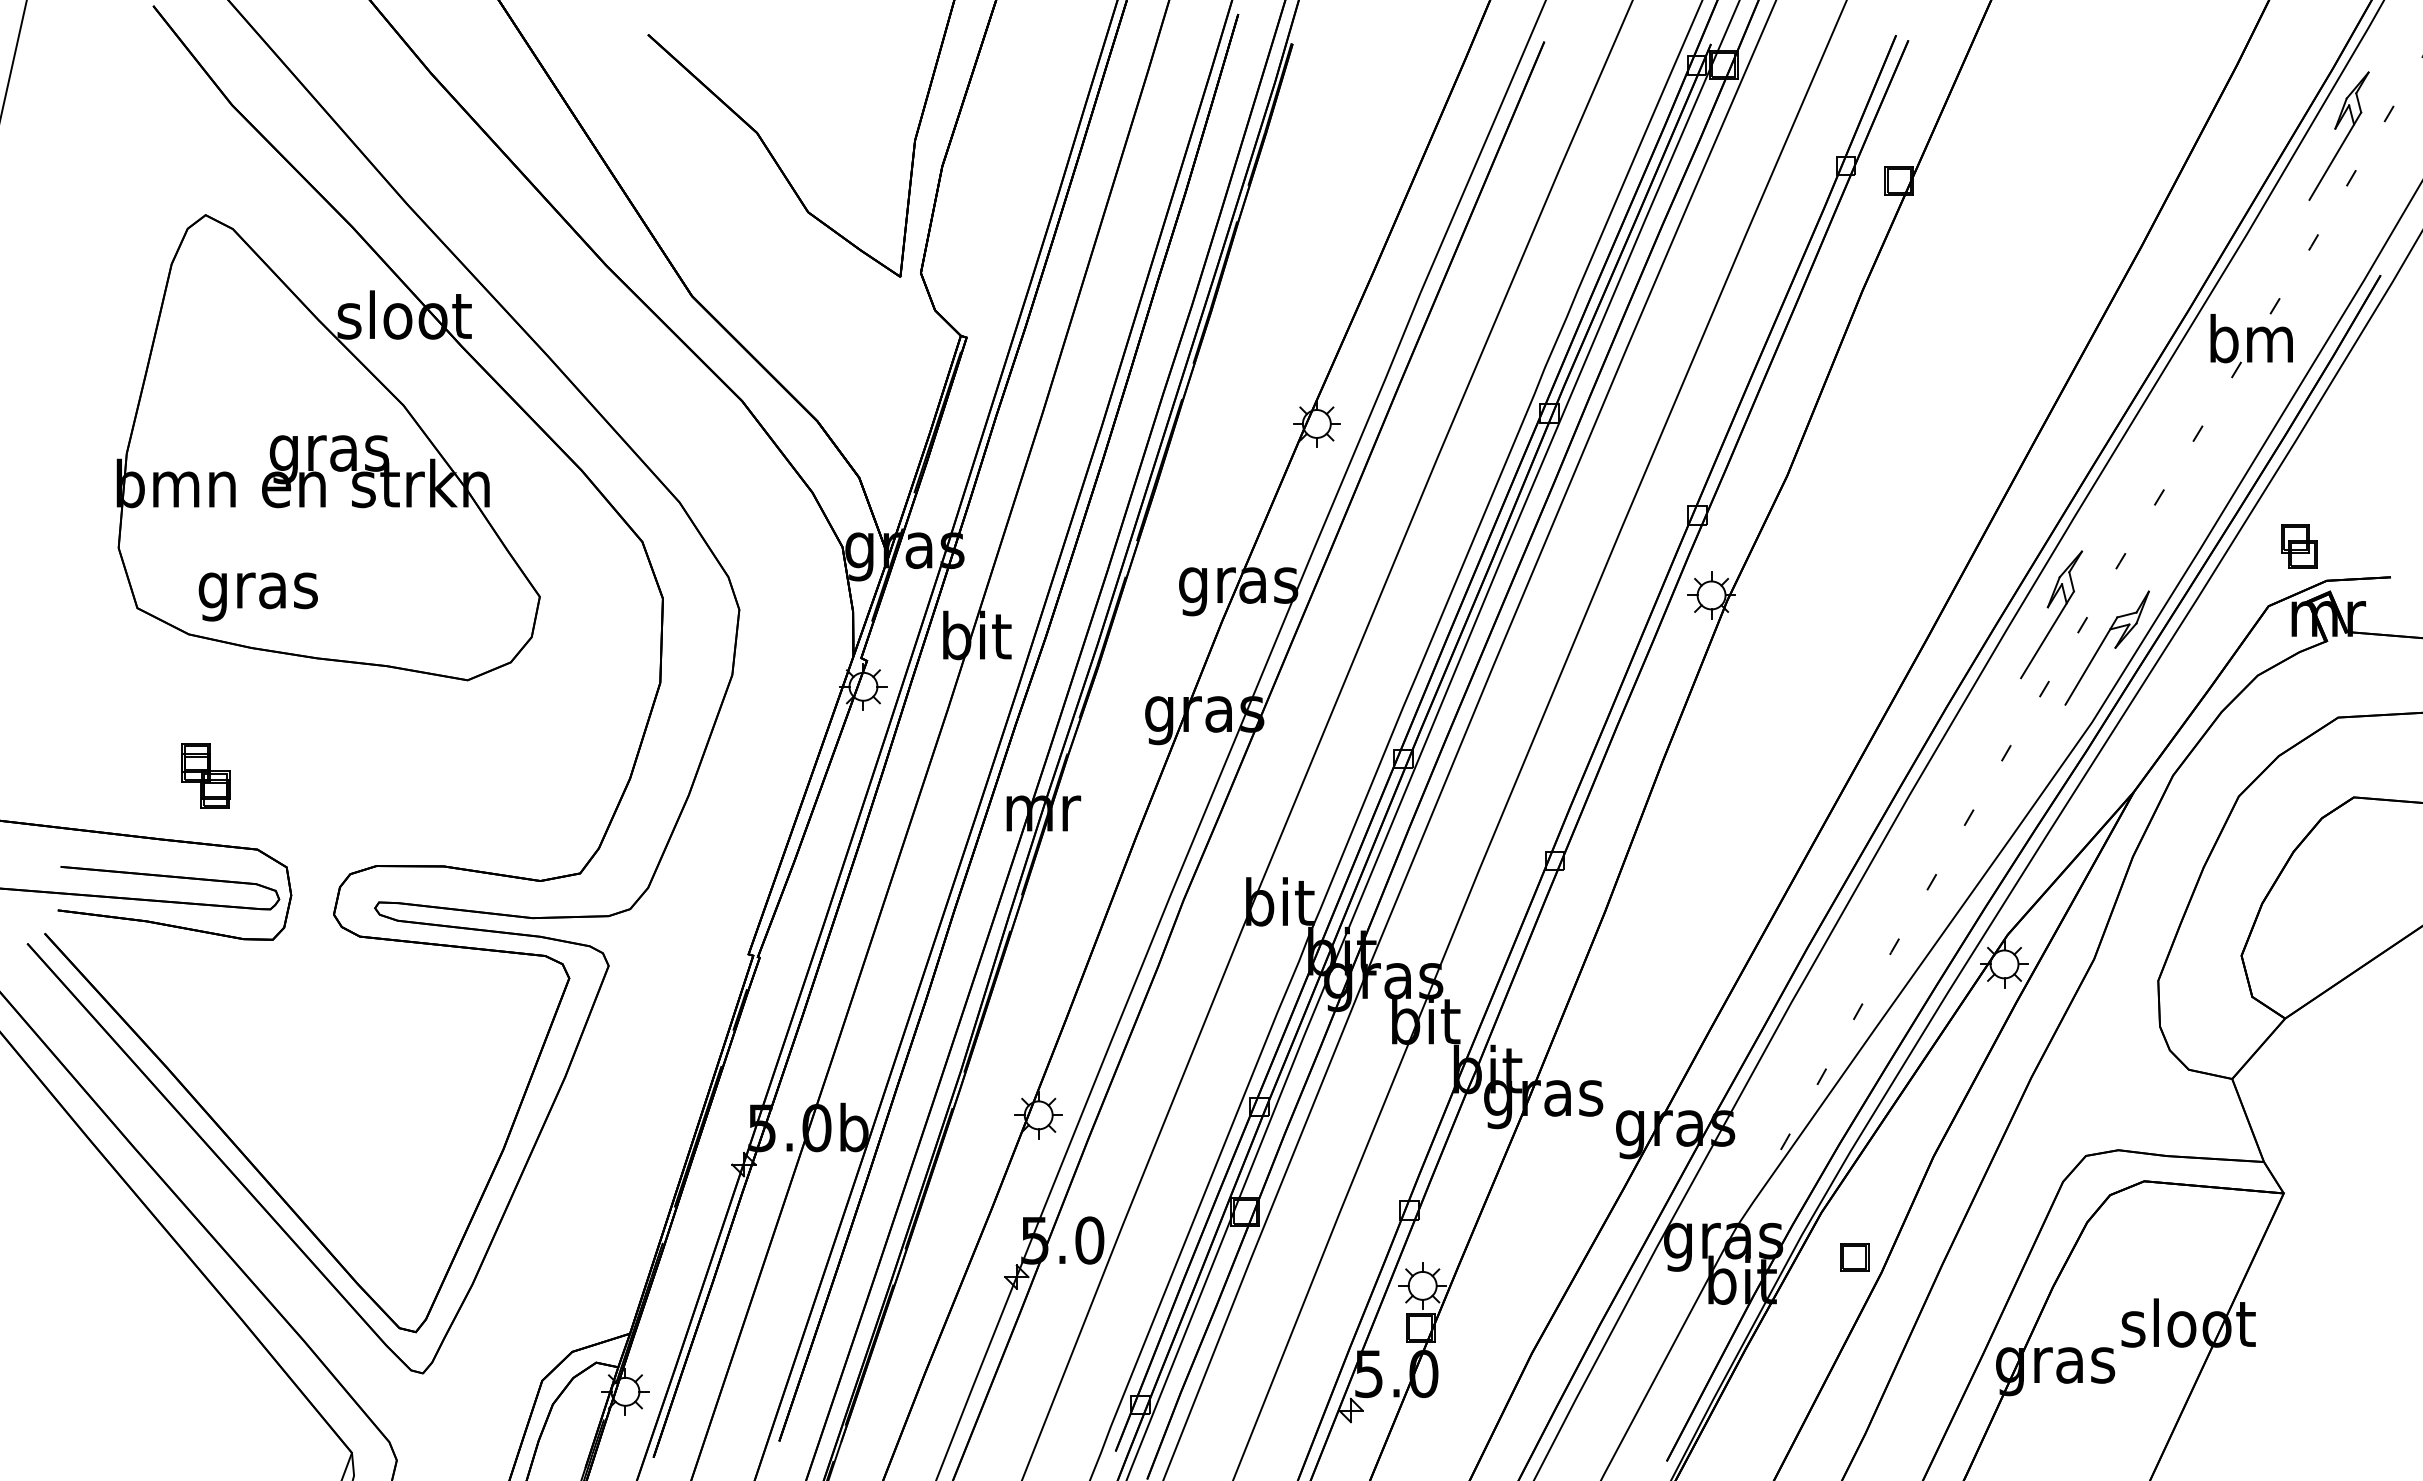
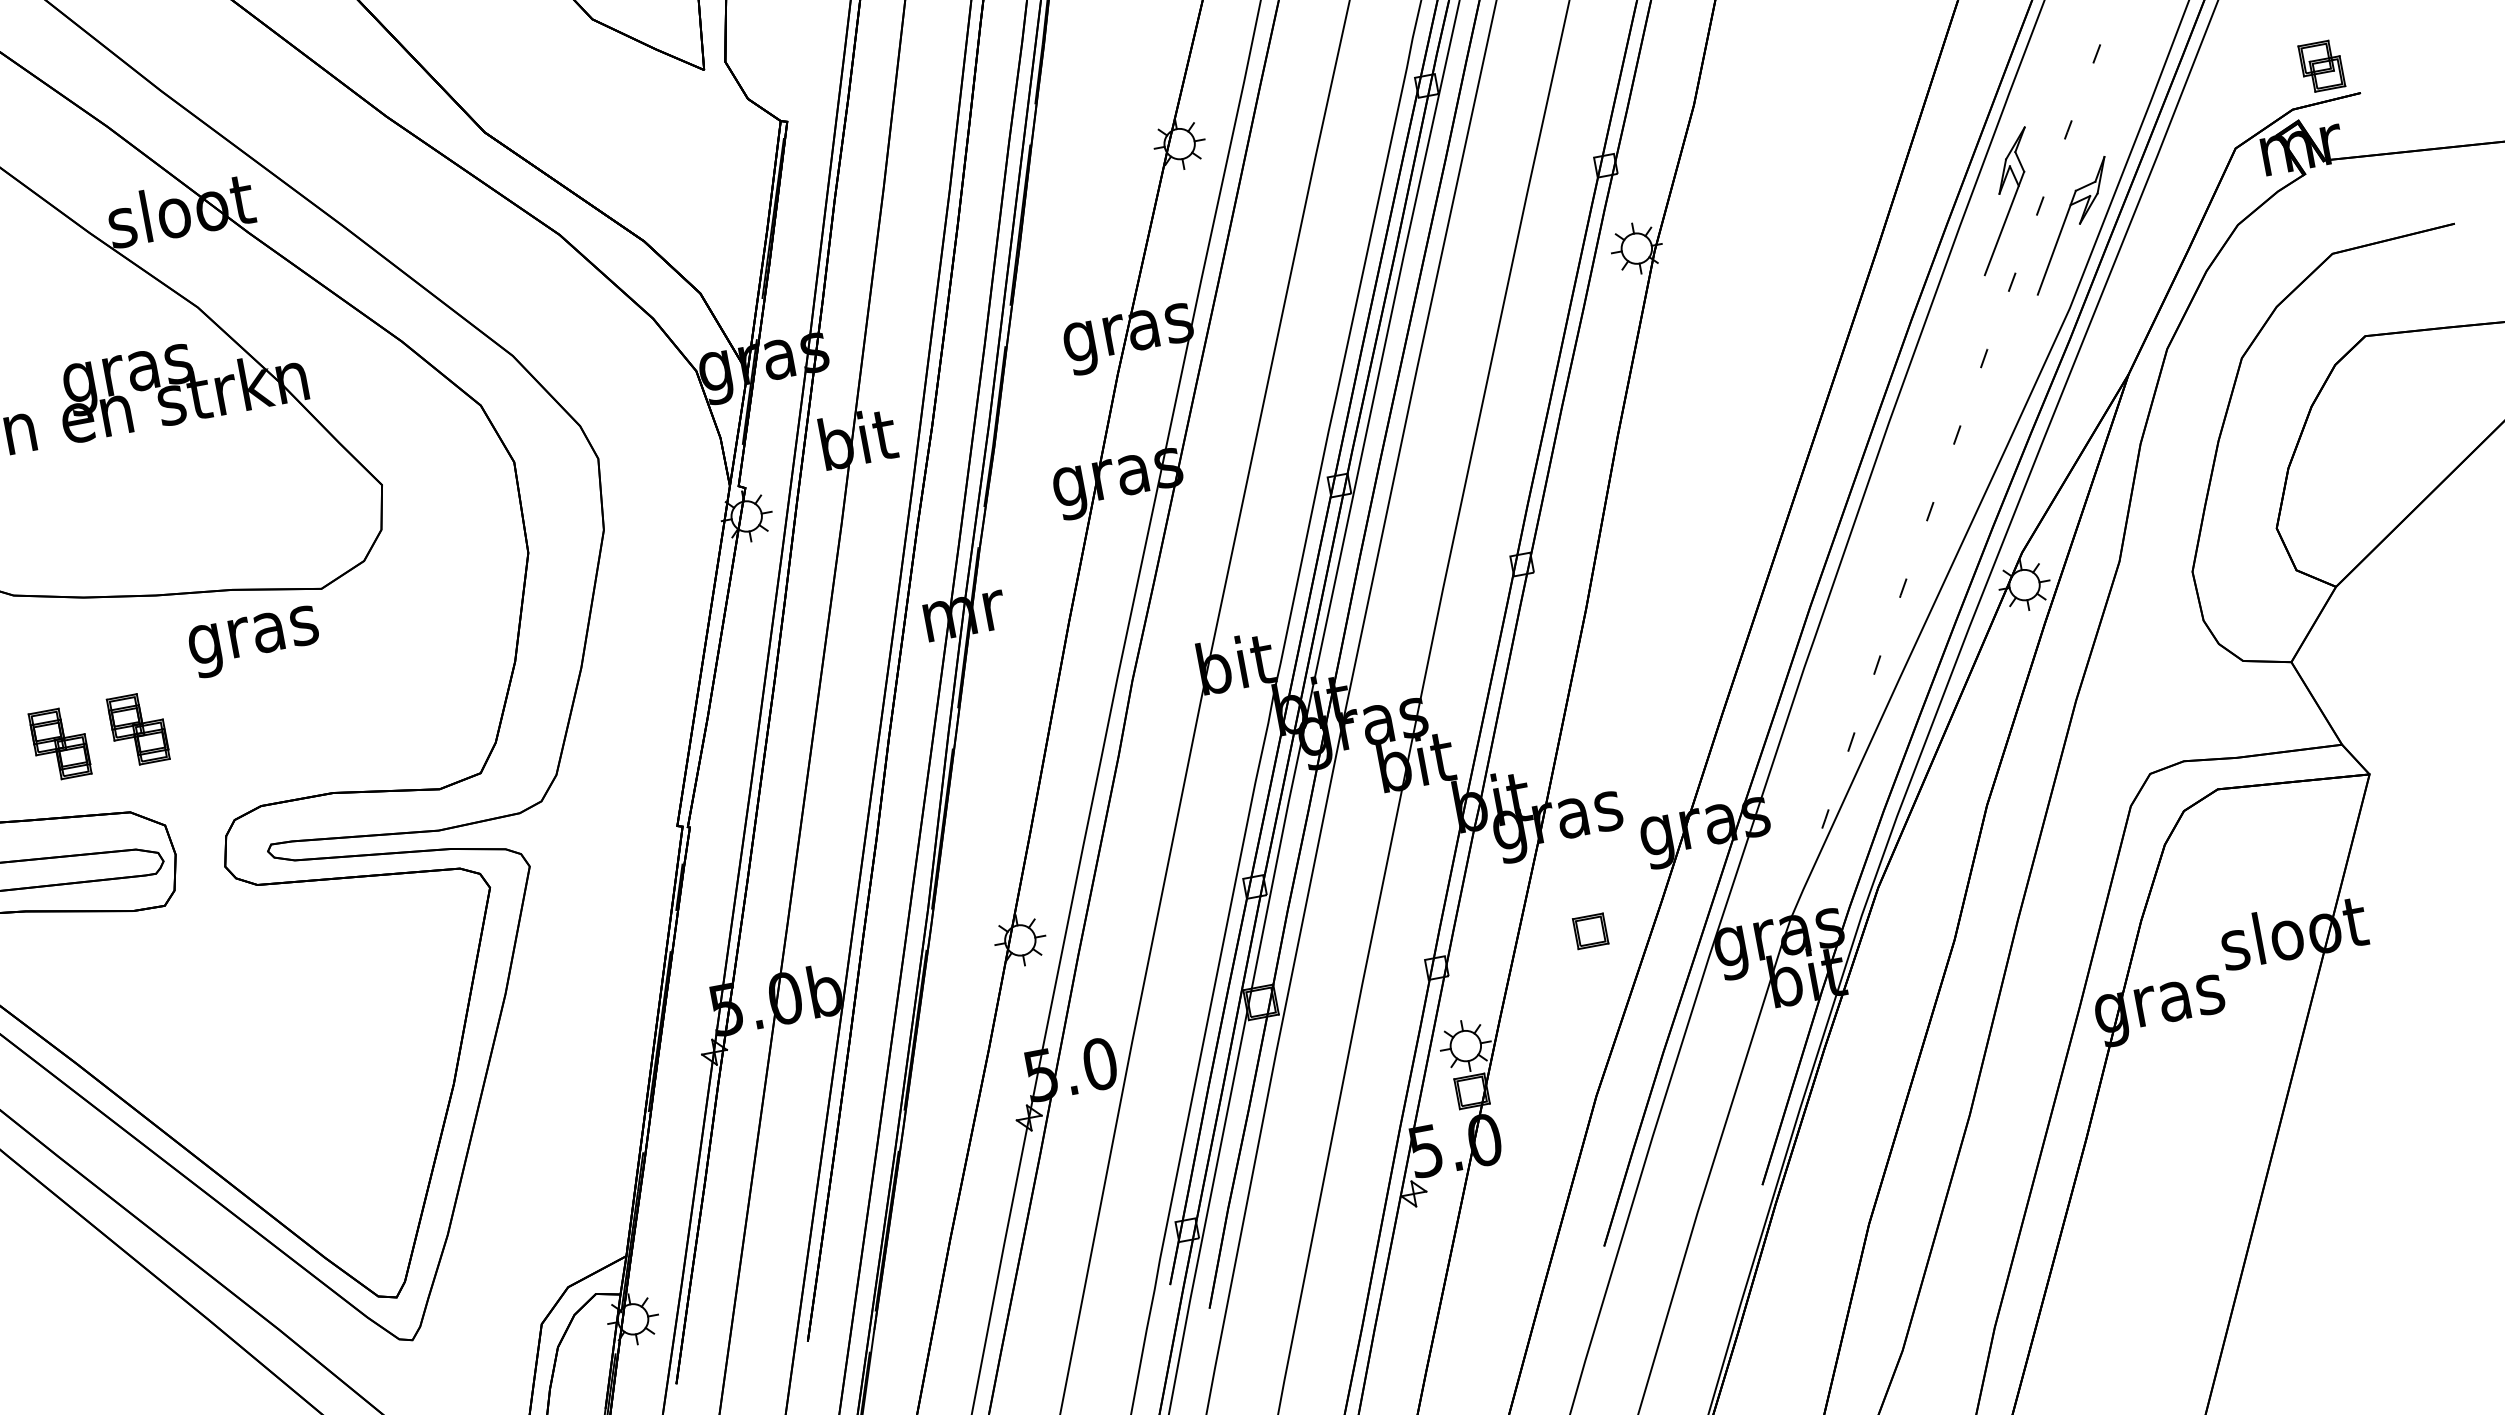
part: (2299, 546) -> (2322, 66), moved
text: (257, 596) -> (253, 641), moved
part: (278, 775) -> (137, 728), added
part: (1854, 1257) -> (1590, 931), moved

